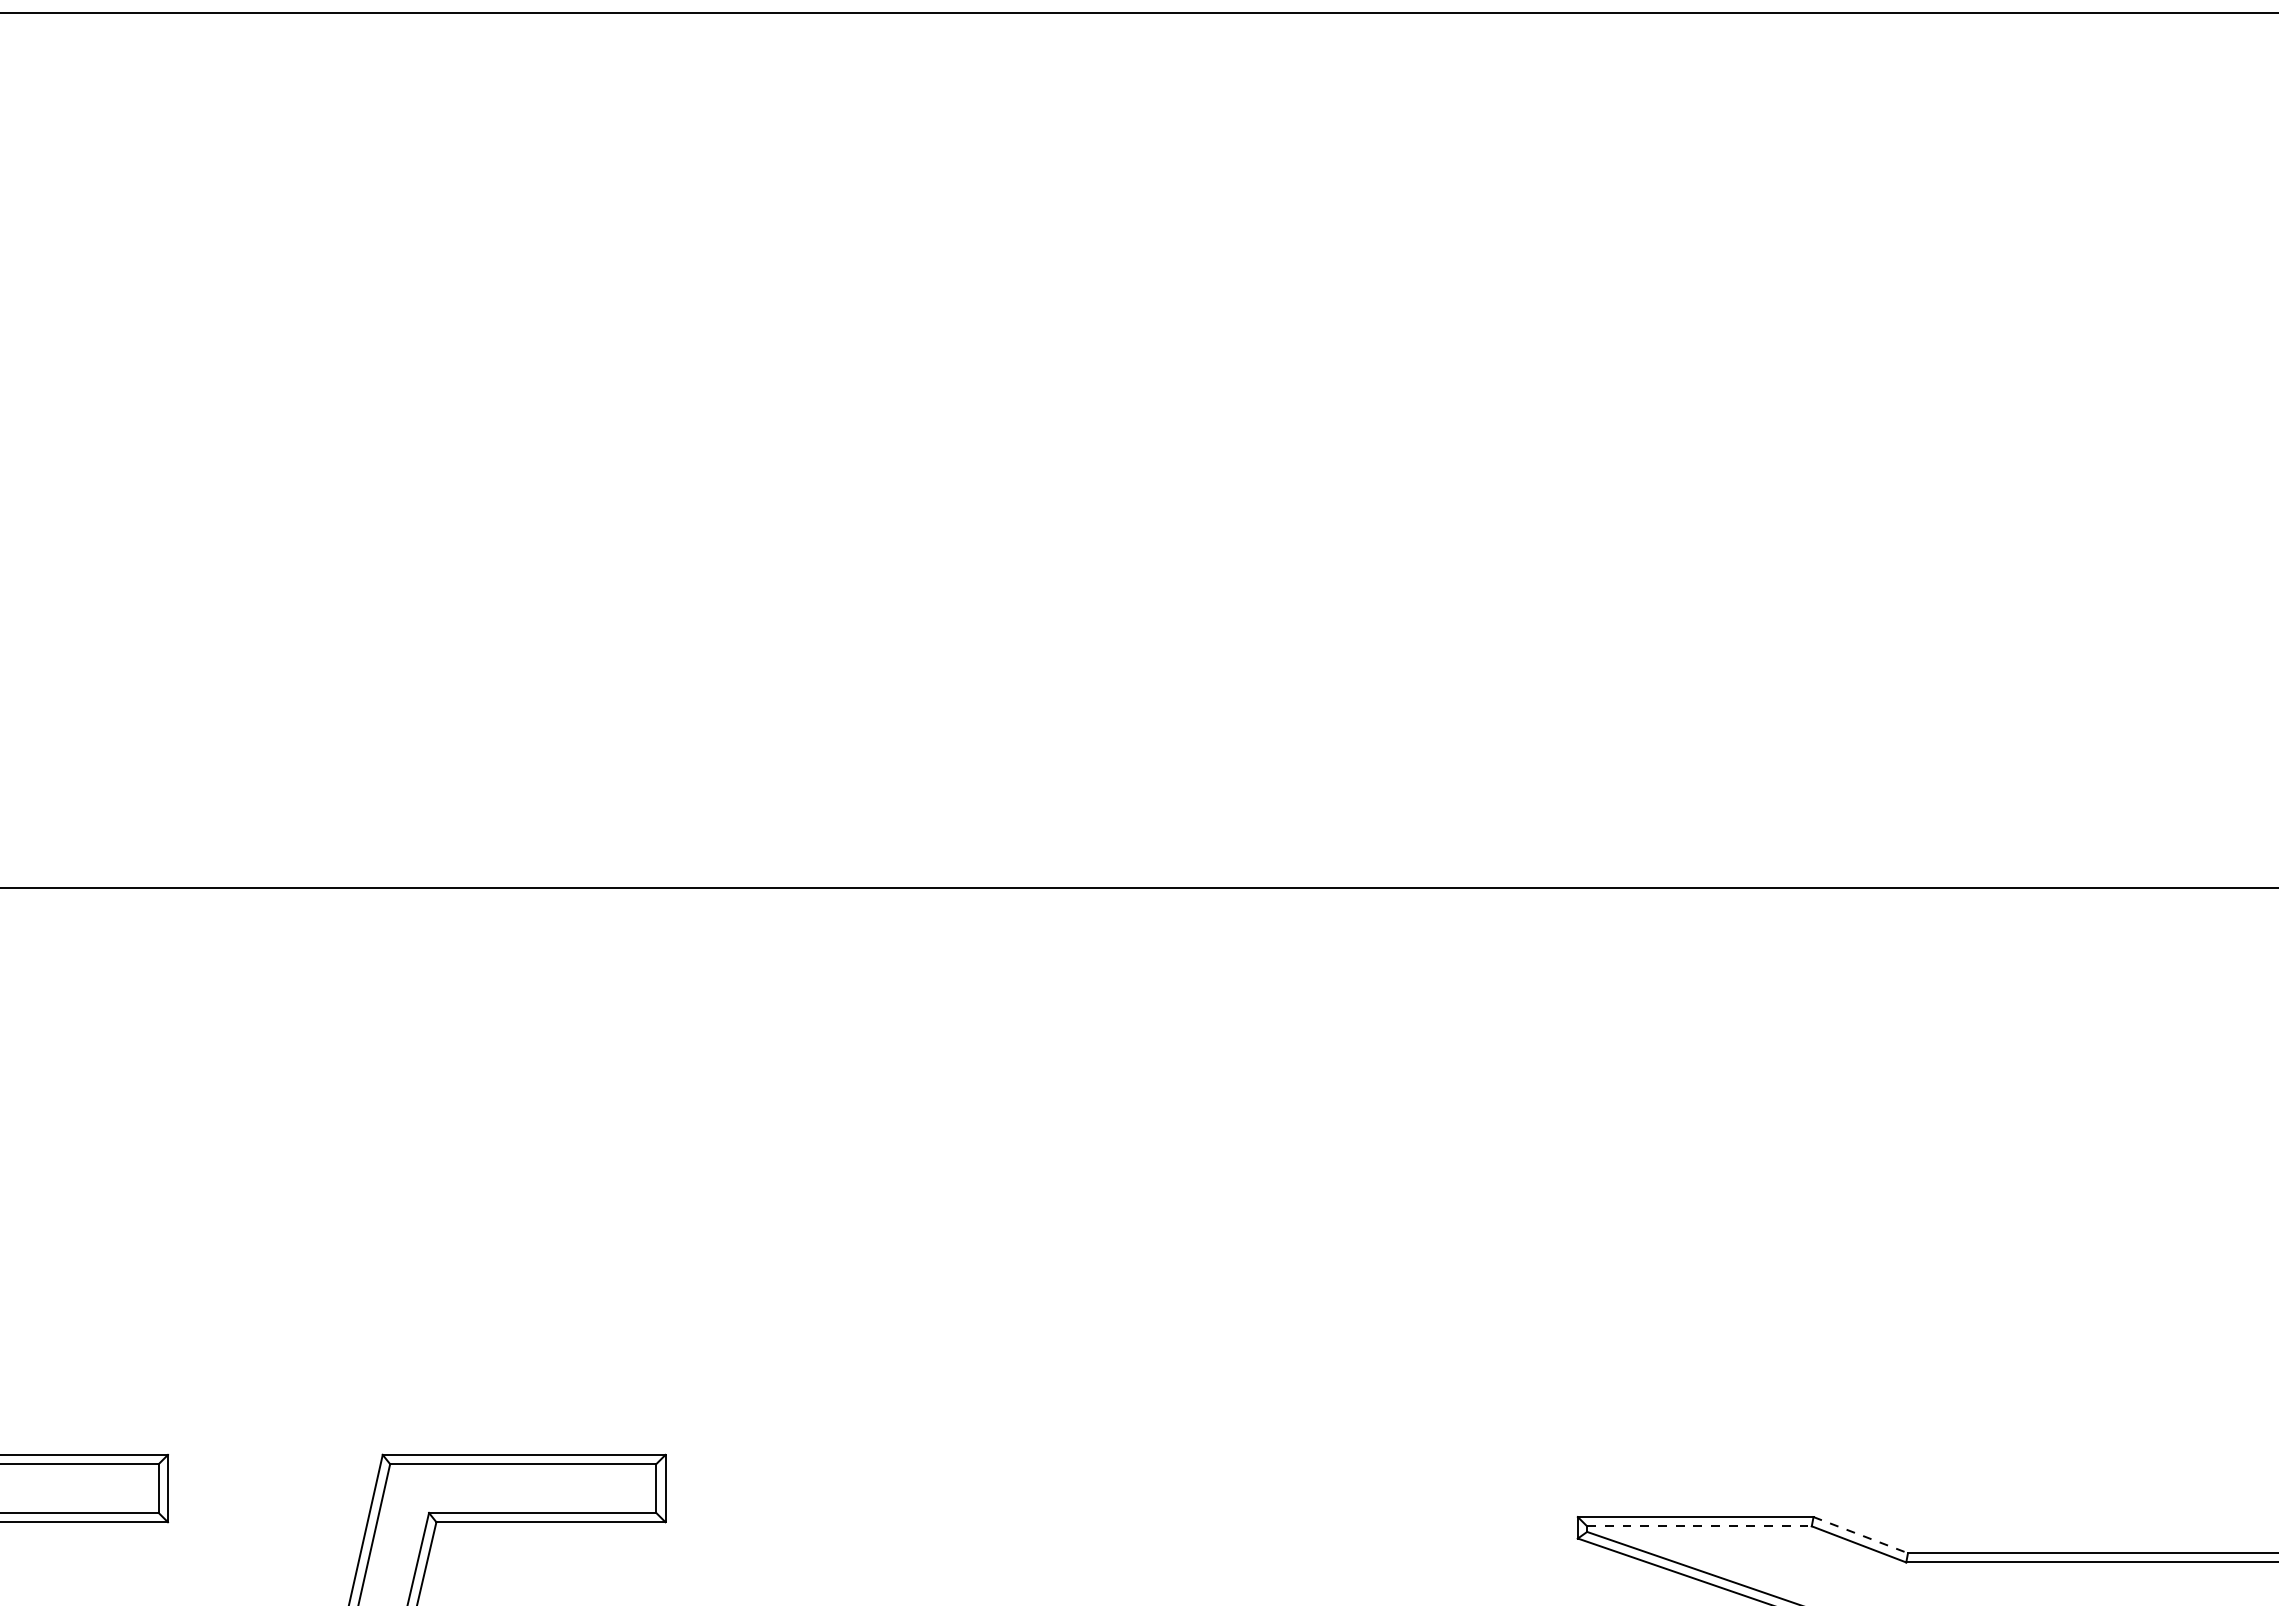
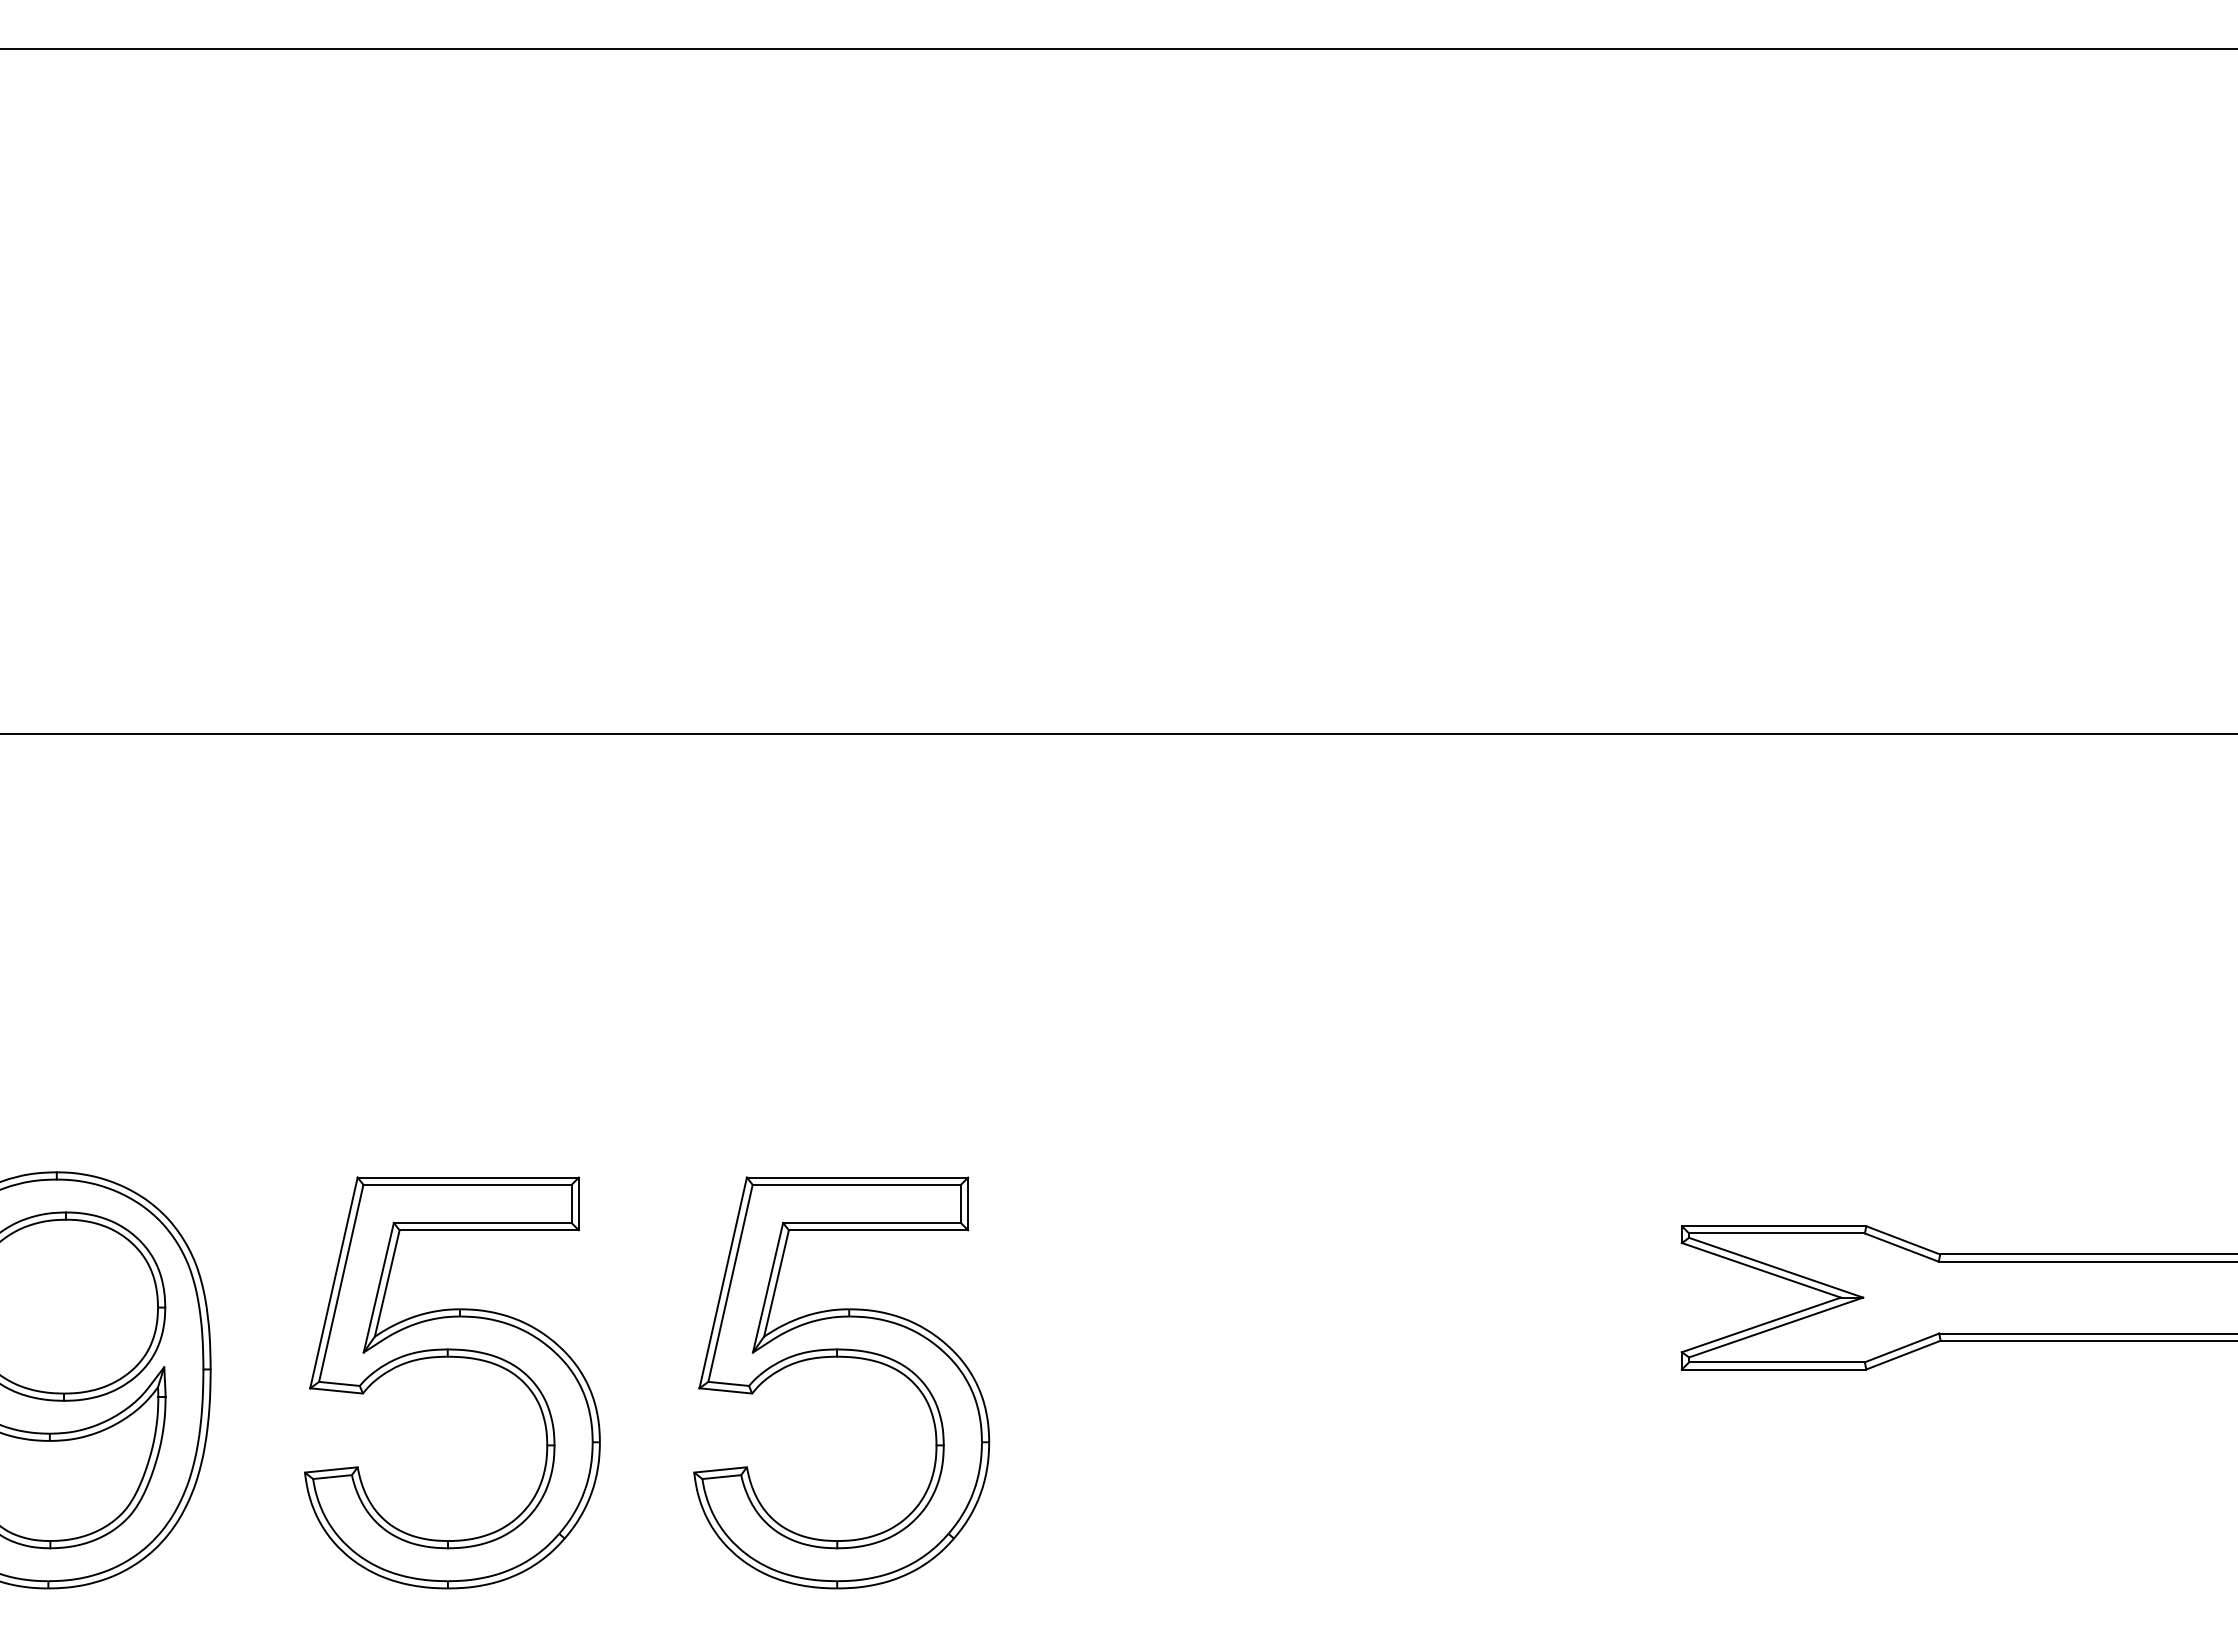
line: (1700, 1526) -> (1777, 1233), dashed -> solid
line: (1861, 1535) -> (1903, 1240), dashed -> solid

